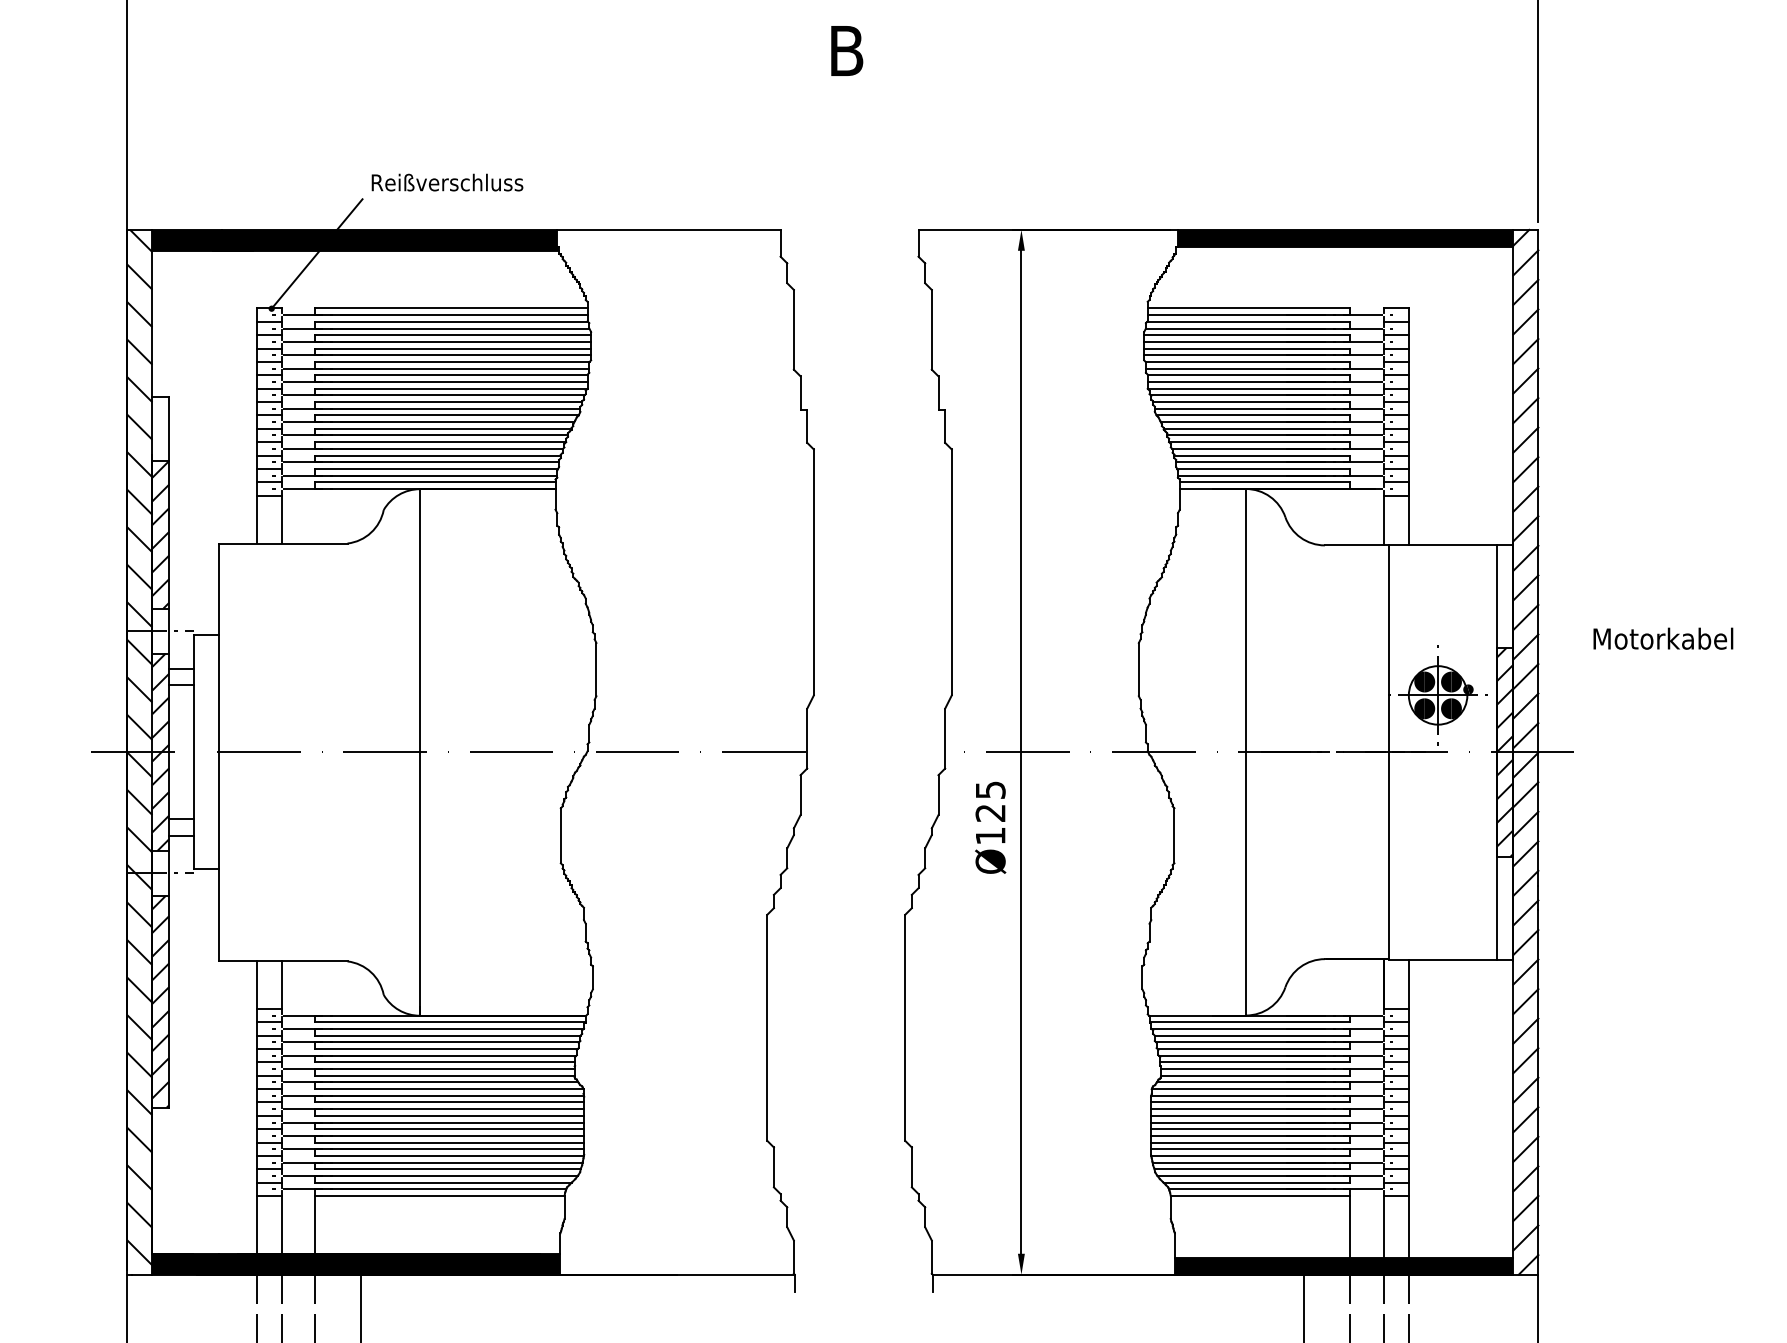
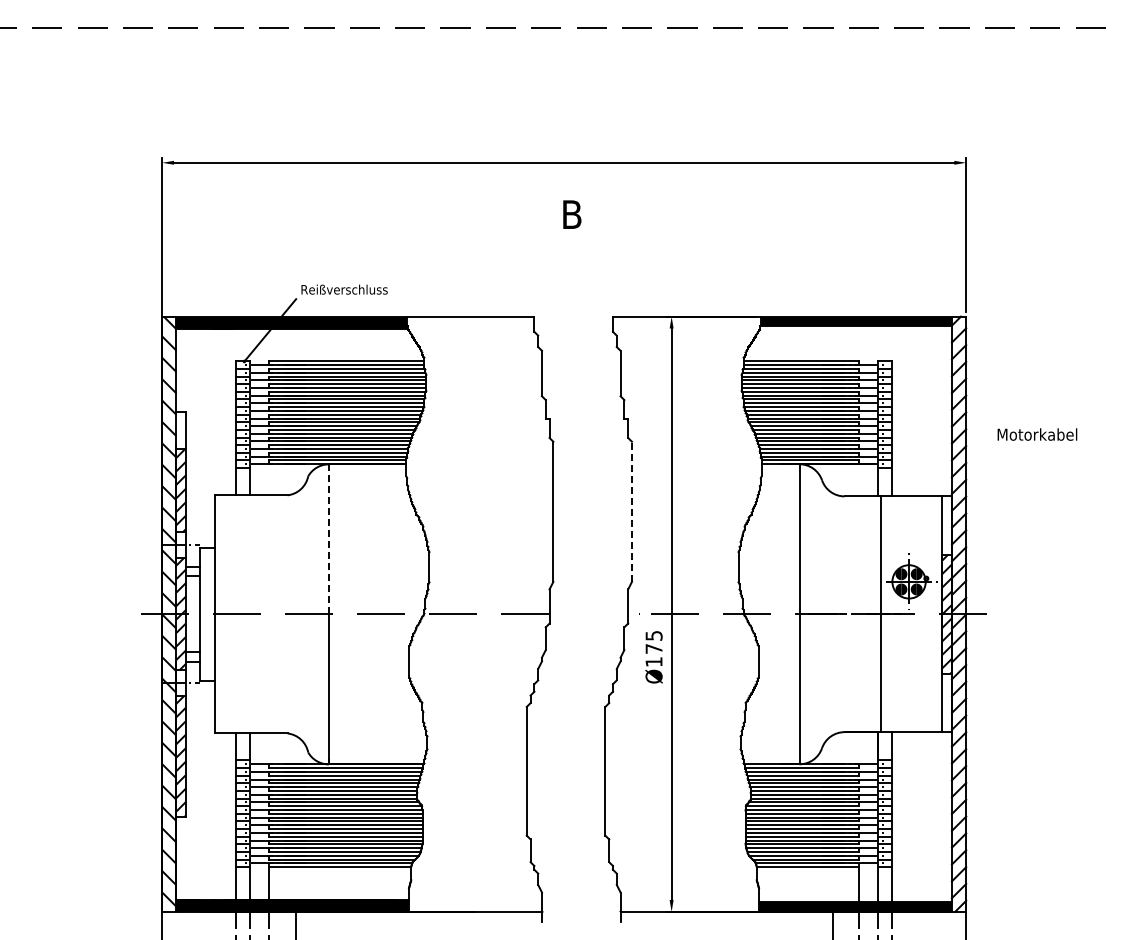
line: (950, 571) -> (631, 511), solid -> dashed
line: (419, 619) -> (328, 538), solid -> dashed
text: (1663, 638) -> (1037, 434), moved
text: (989, 812) -> (653, 648), Ø125 -> Ø175

